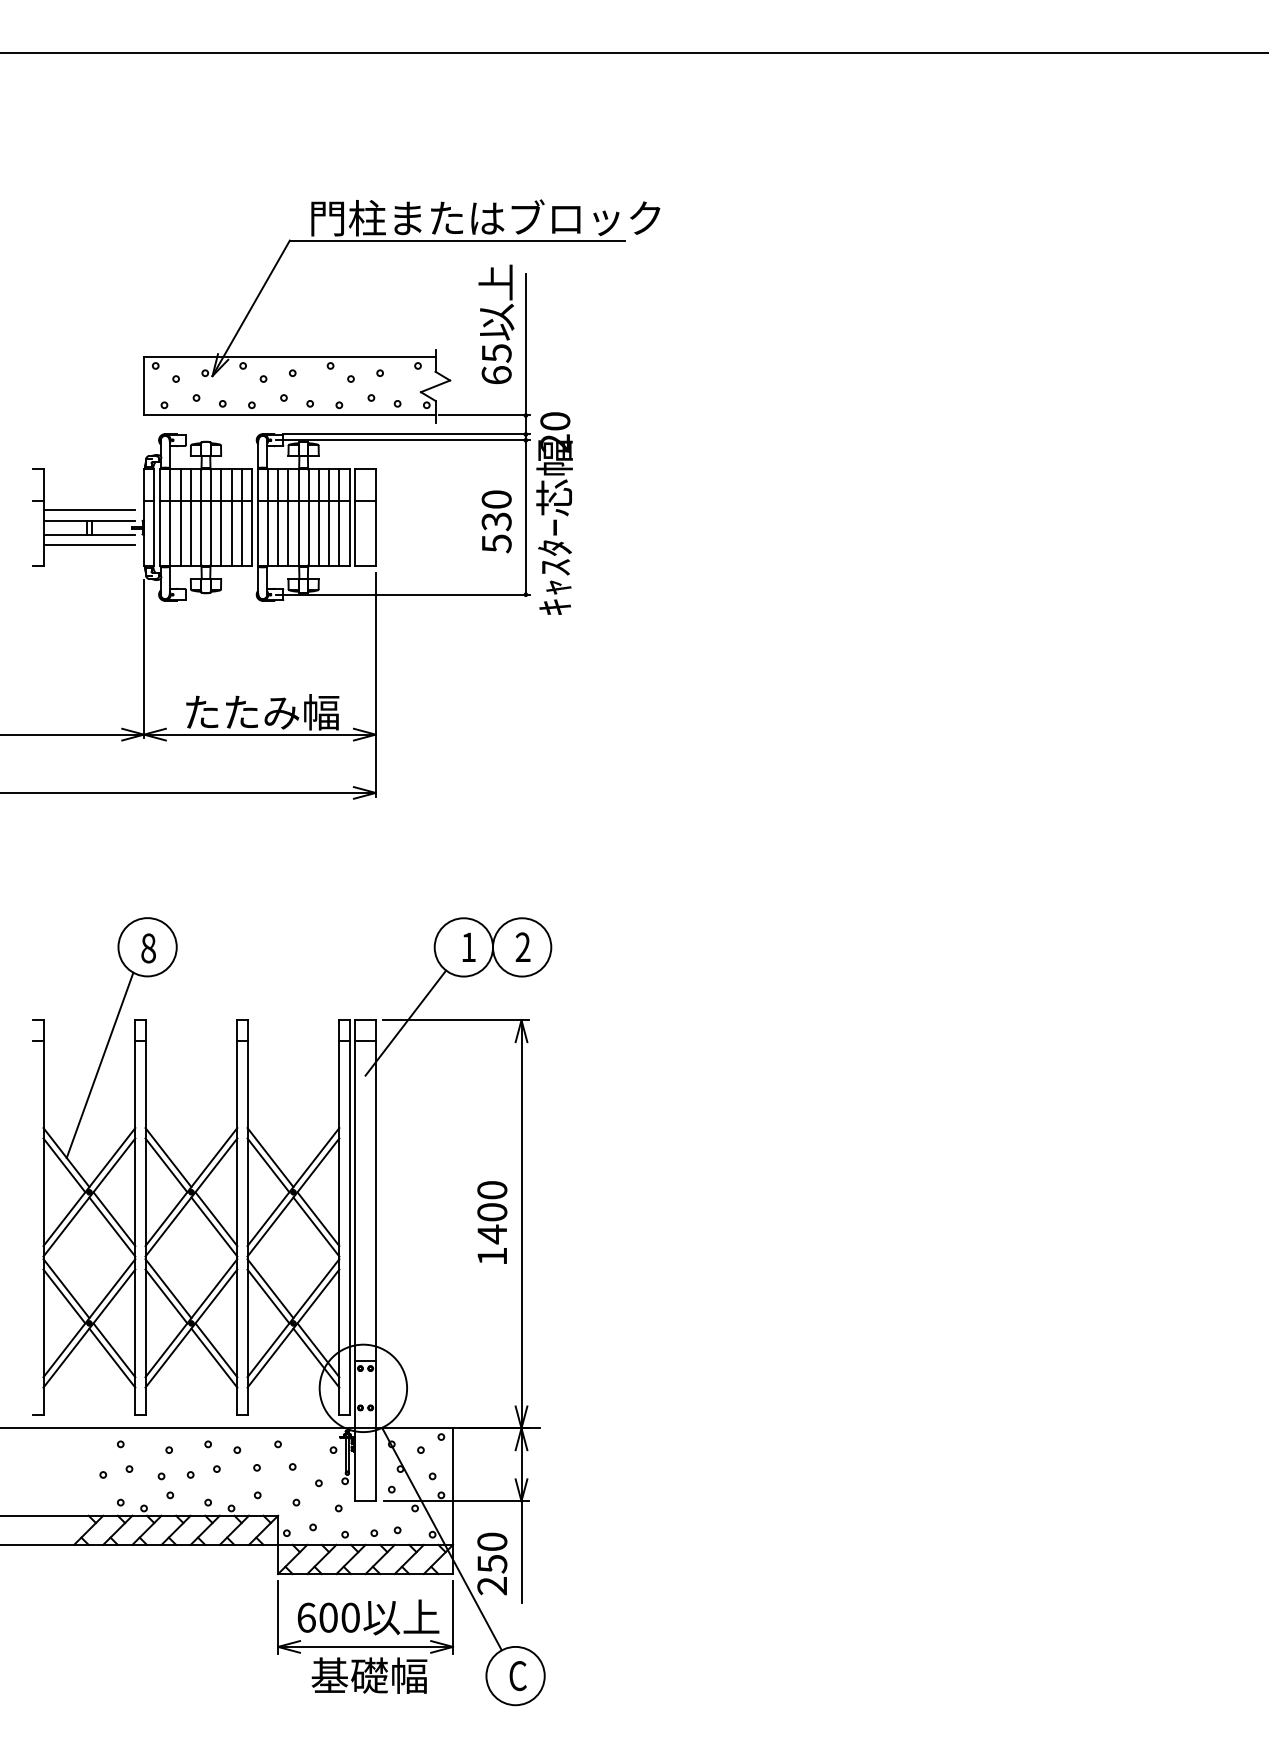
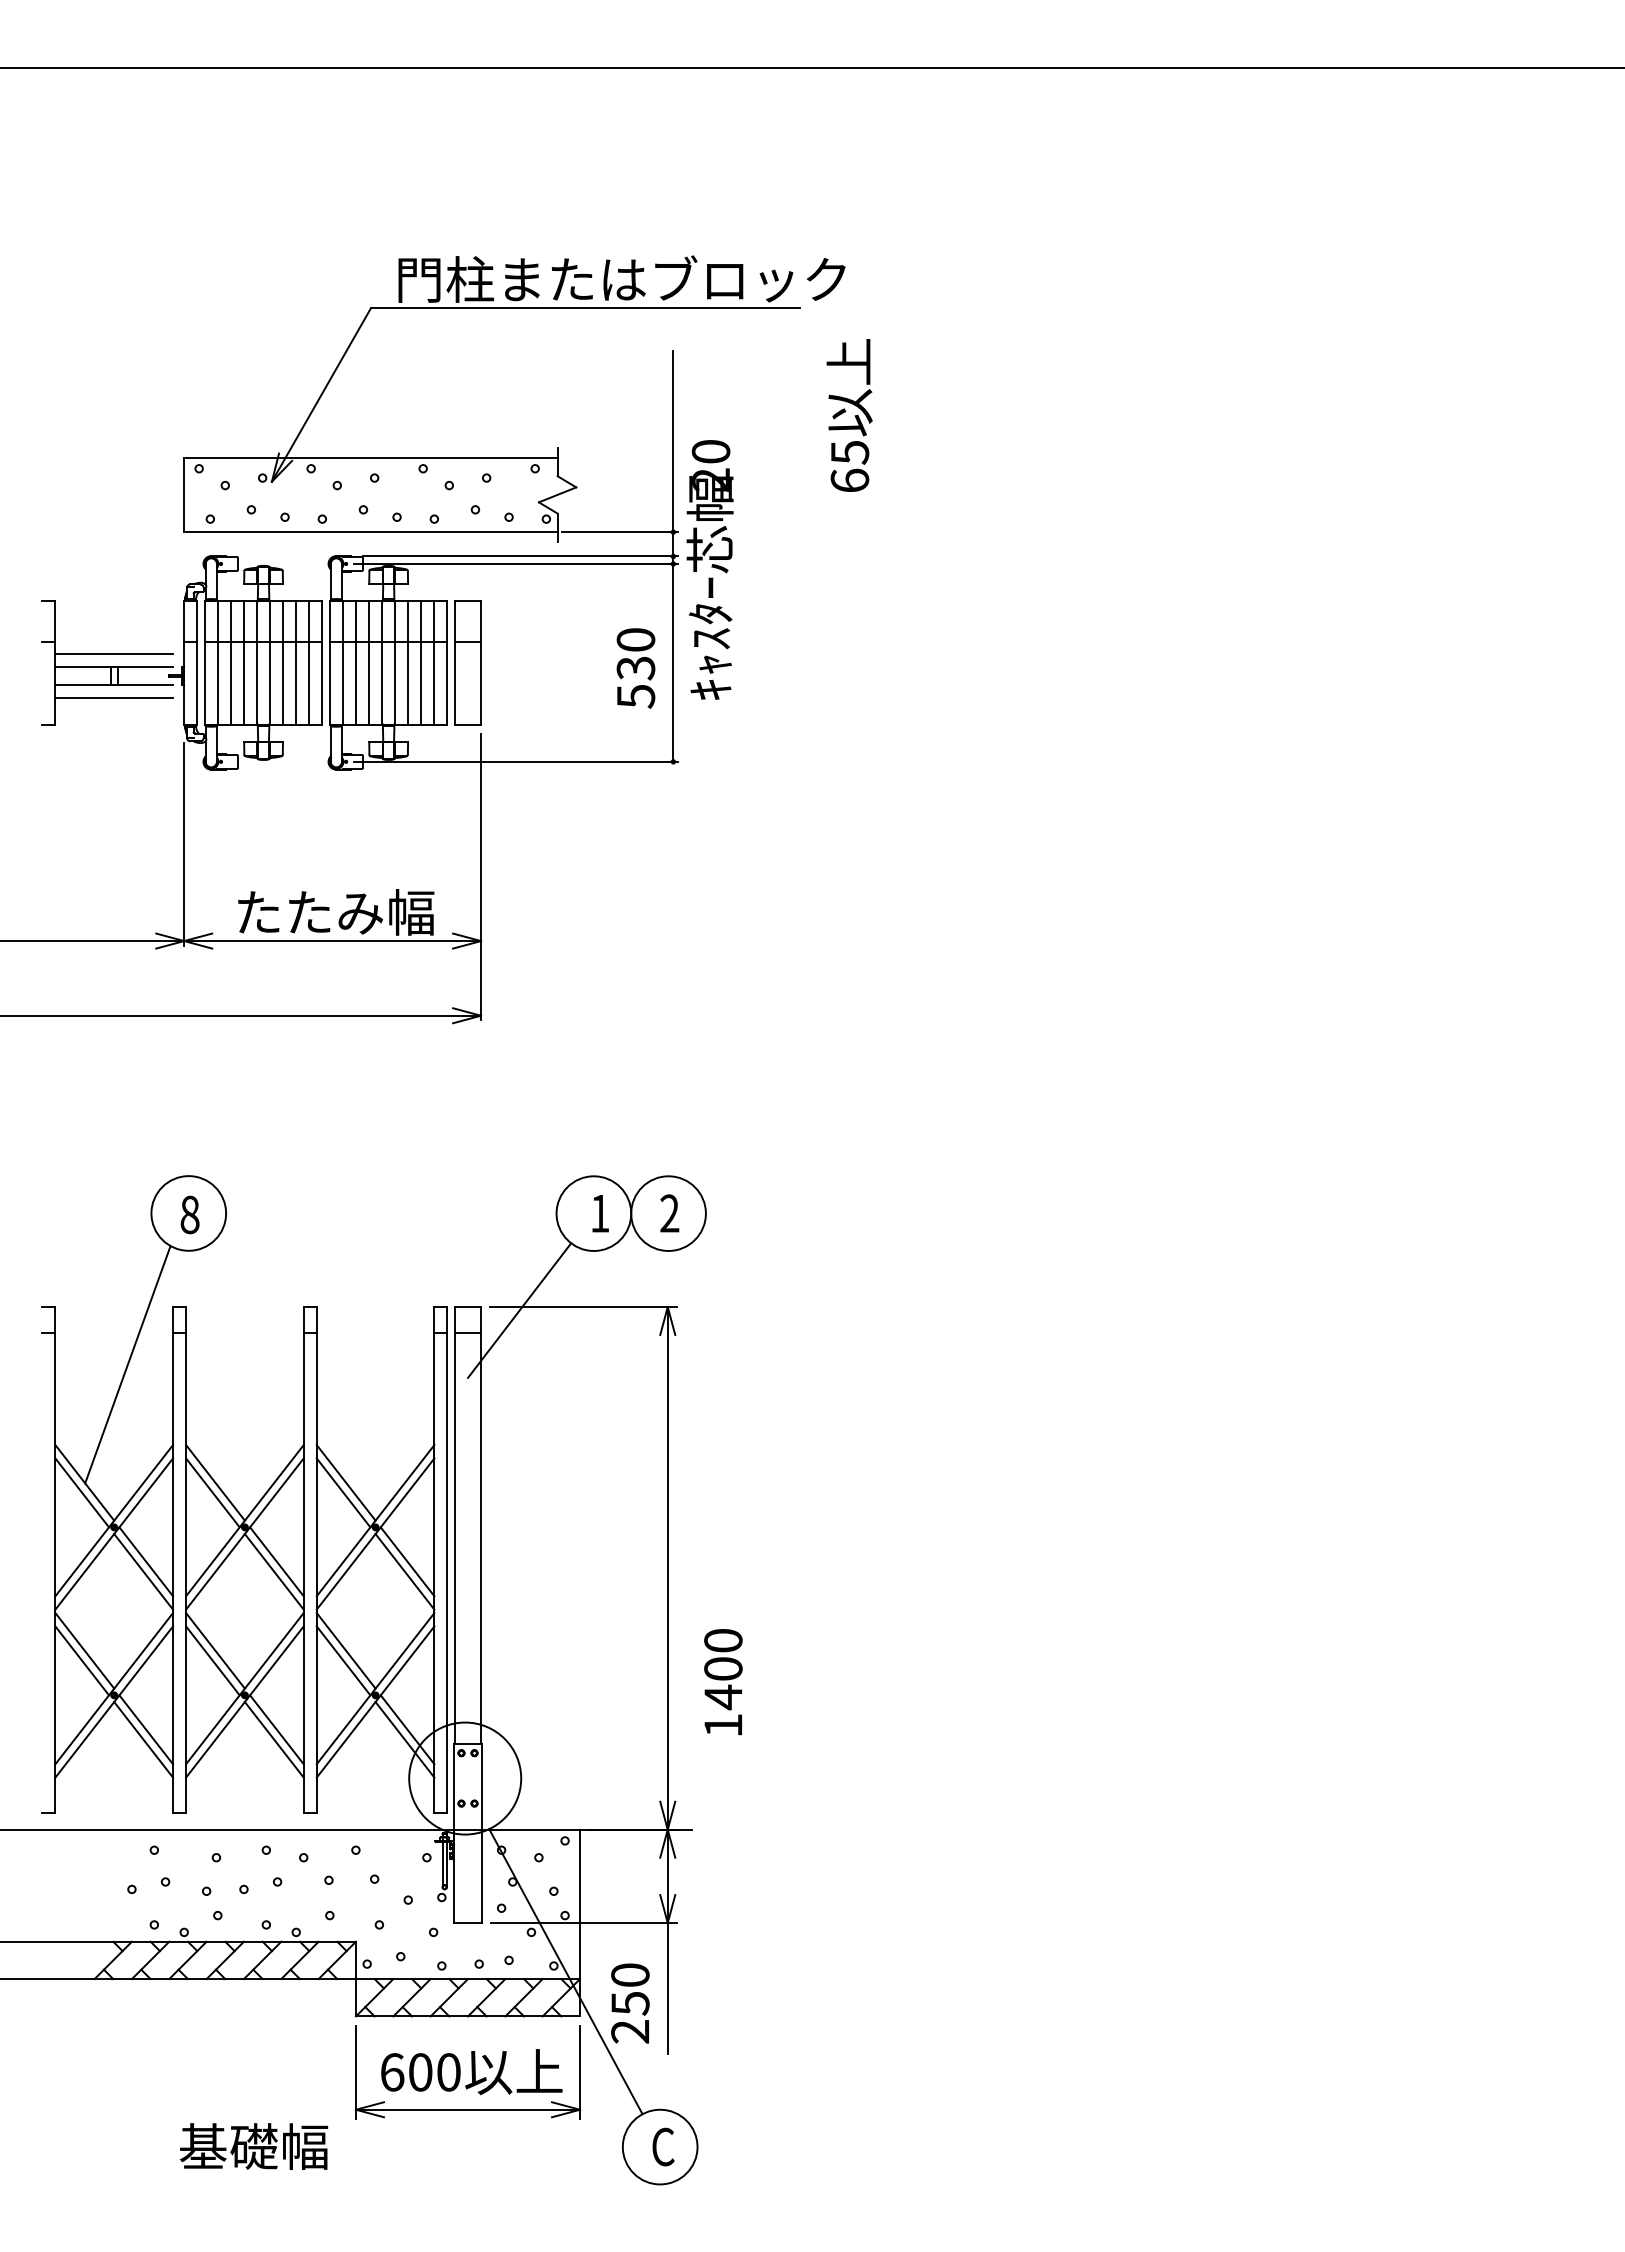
text: (496, 324) -> (849, 415), moved
text: (554, 513) -> (709, 569), moved
text: (492, 1222) -> (723, 1682), moved
text: (369, 1675) -> (254, 2146), moved

